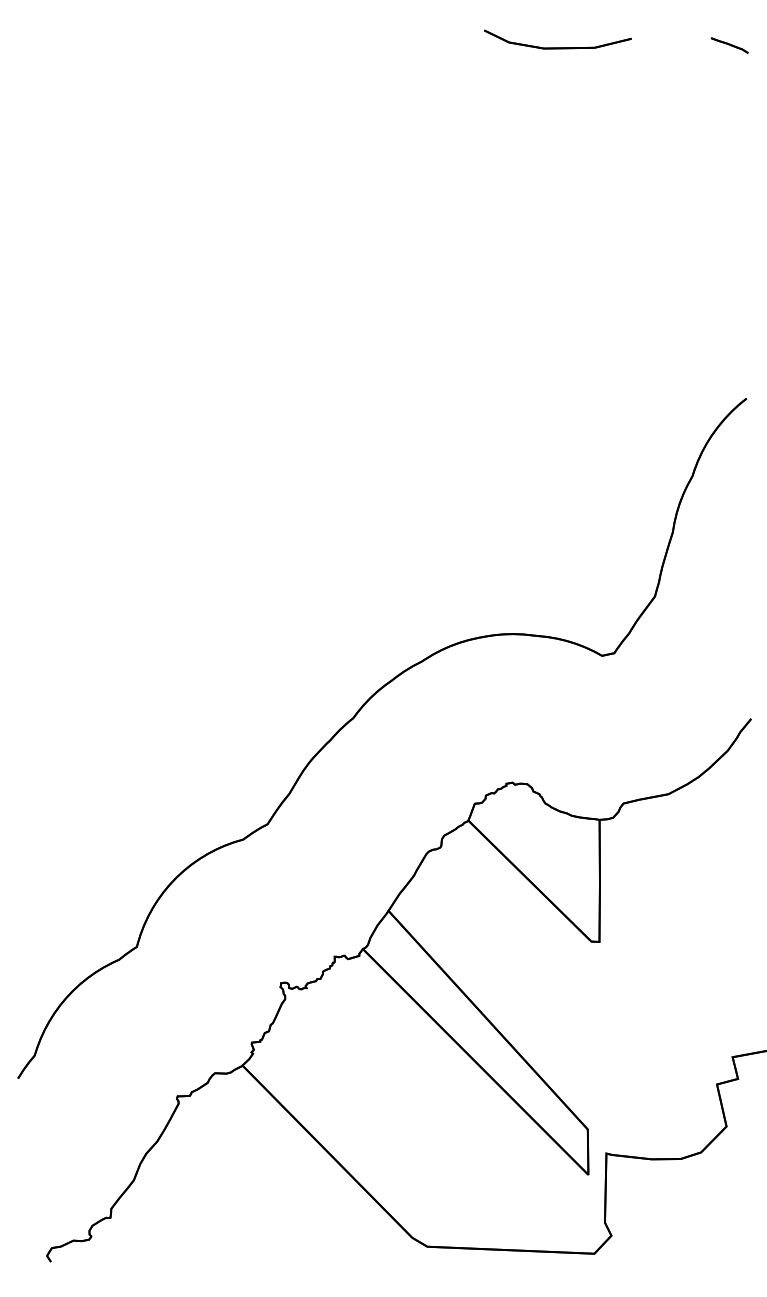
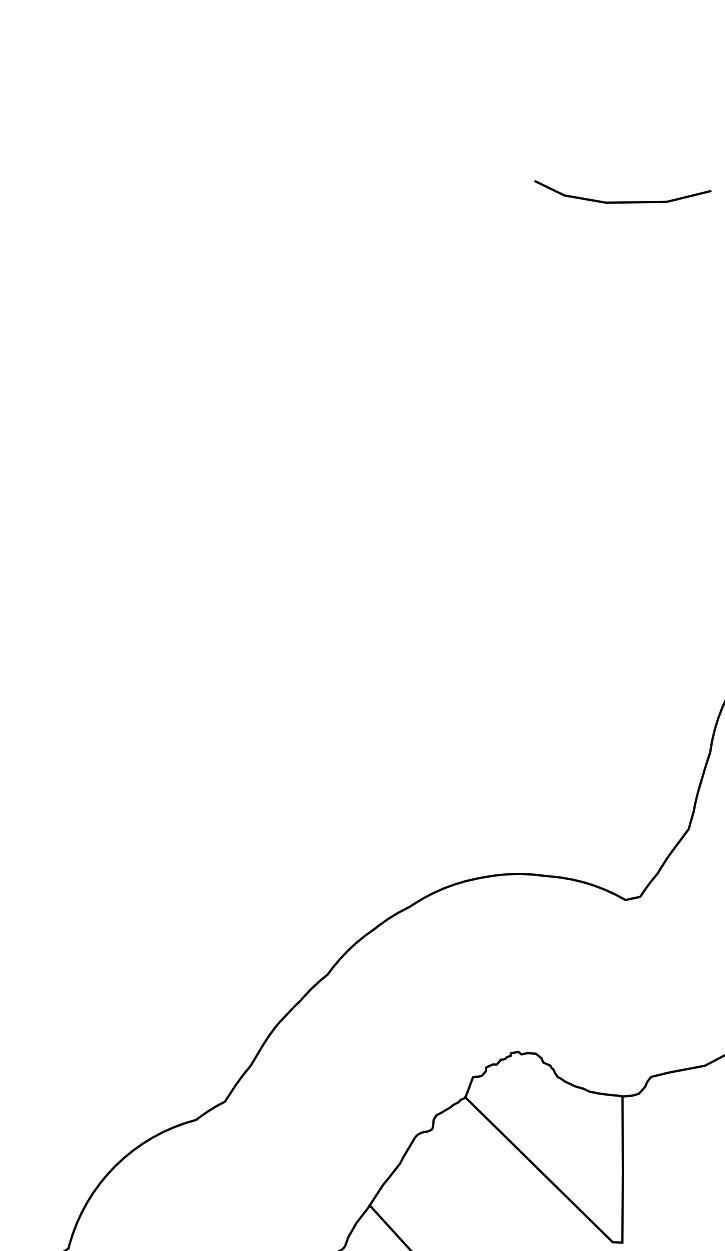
part: (557, 47) -> (622, 201), moved

